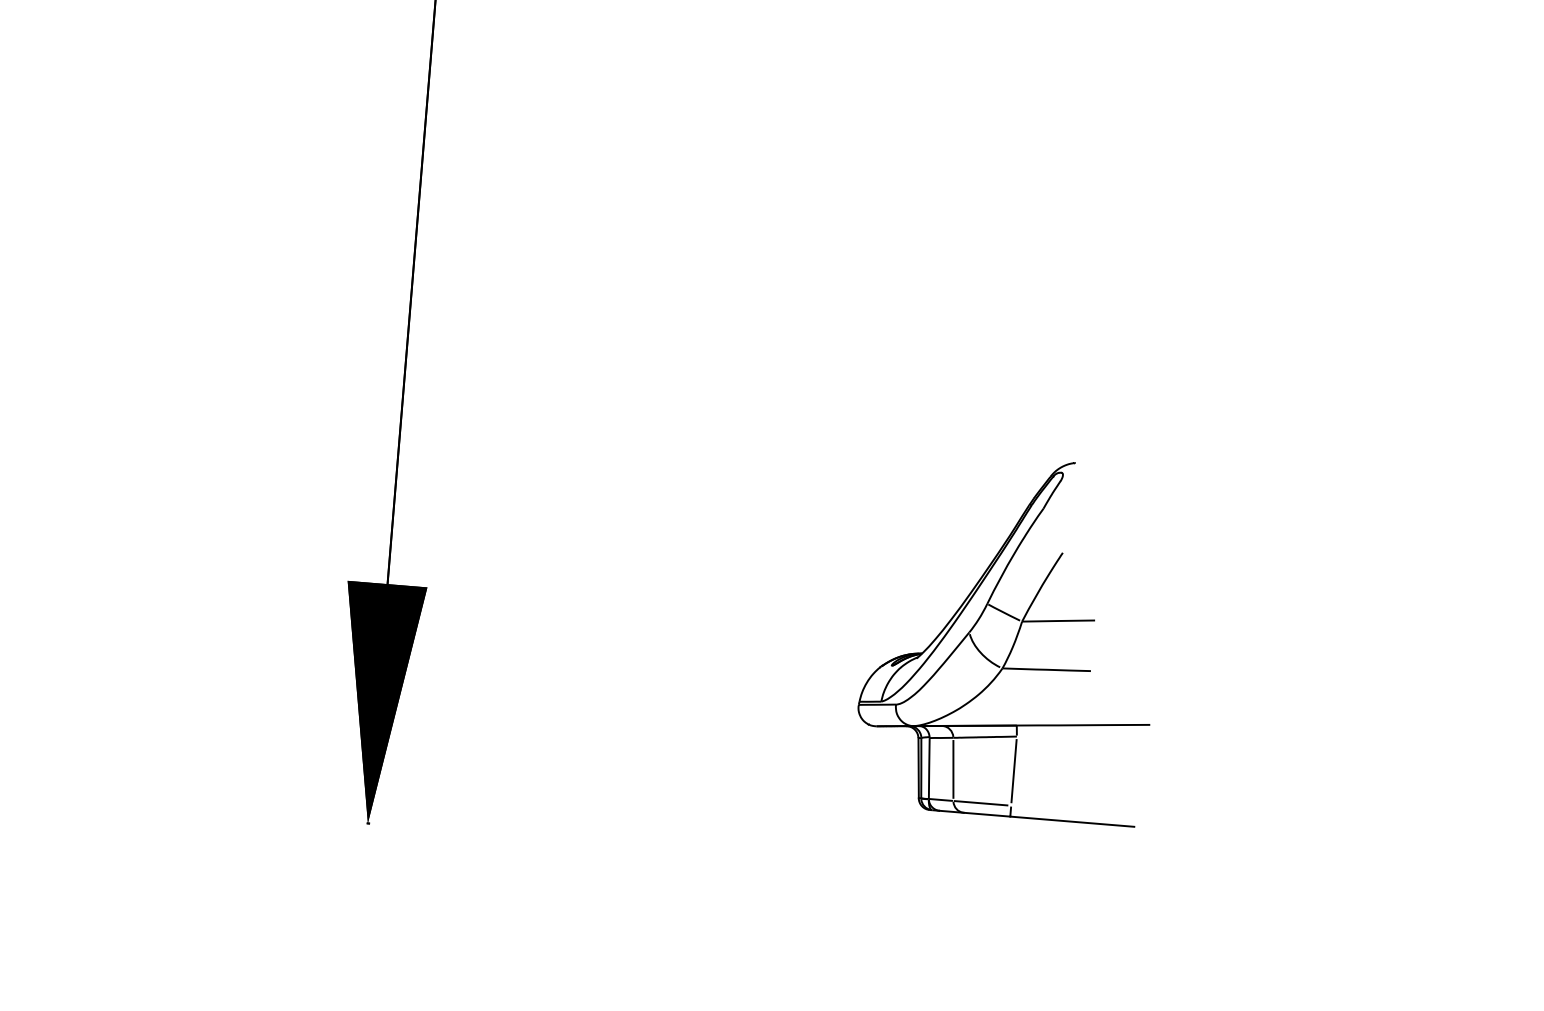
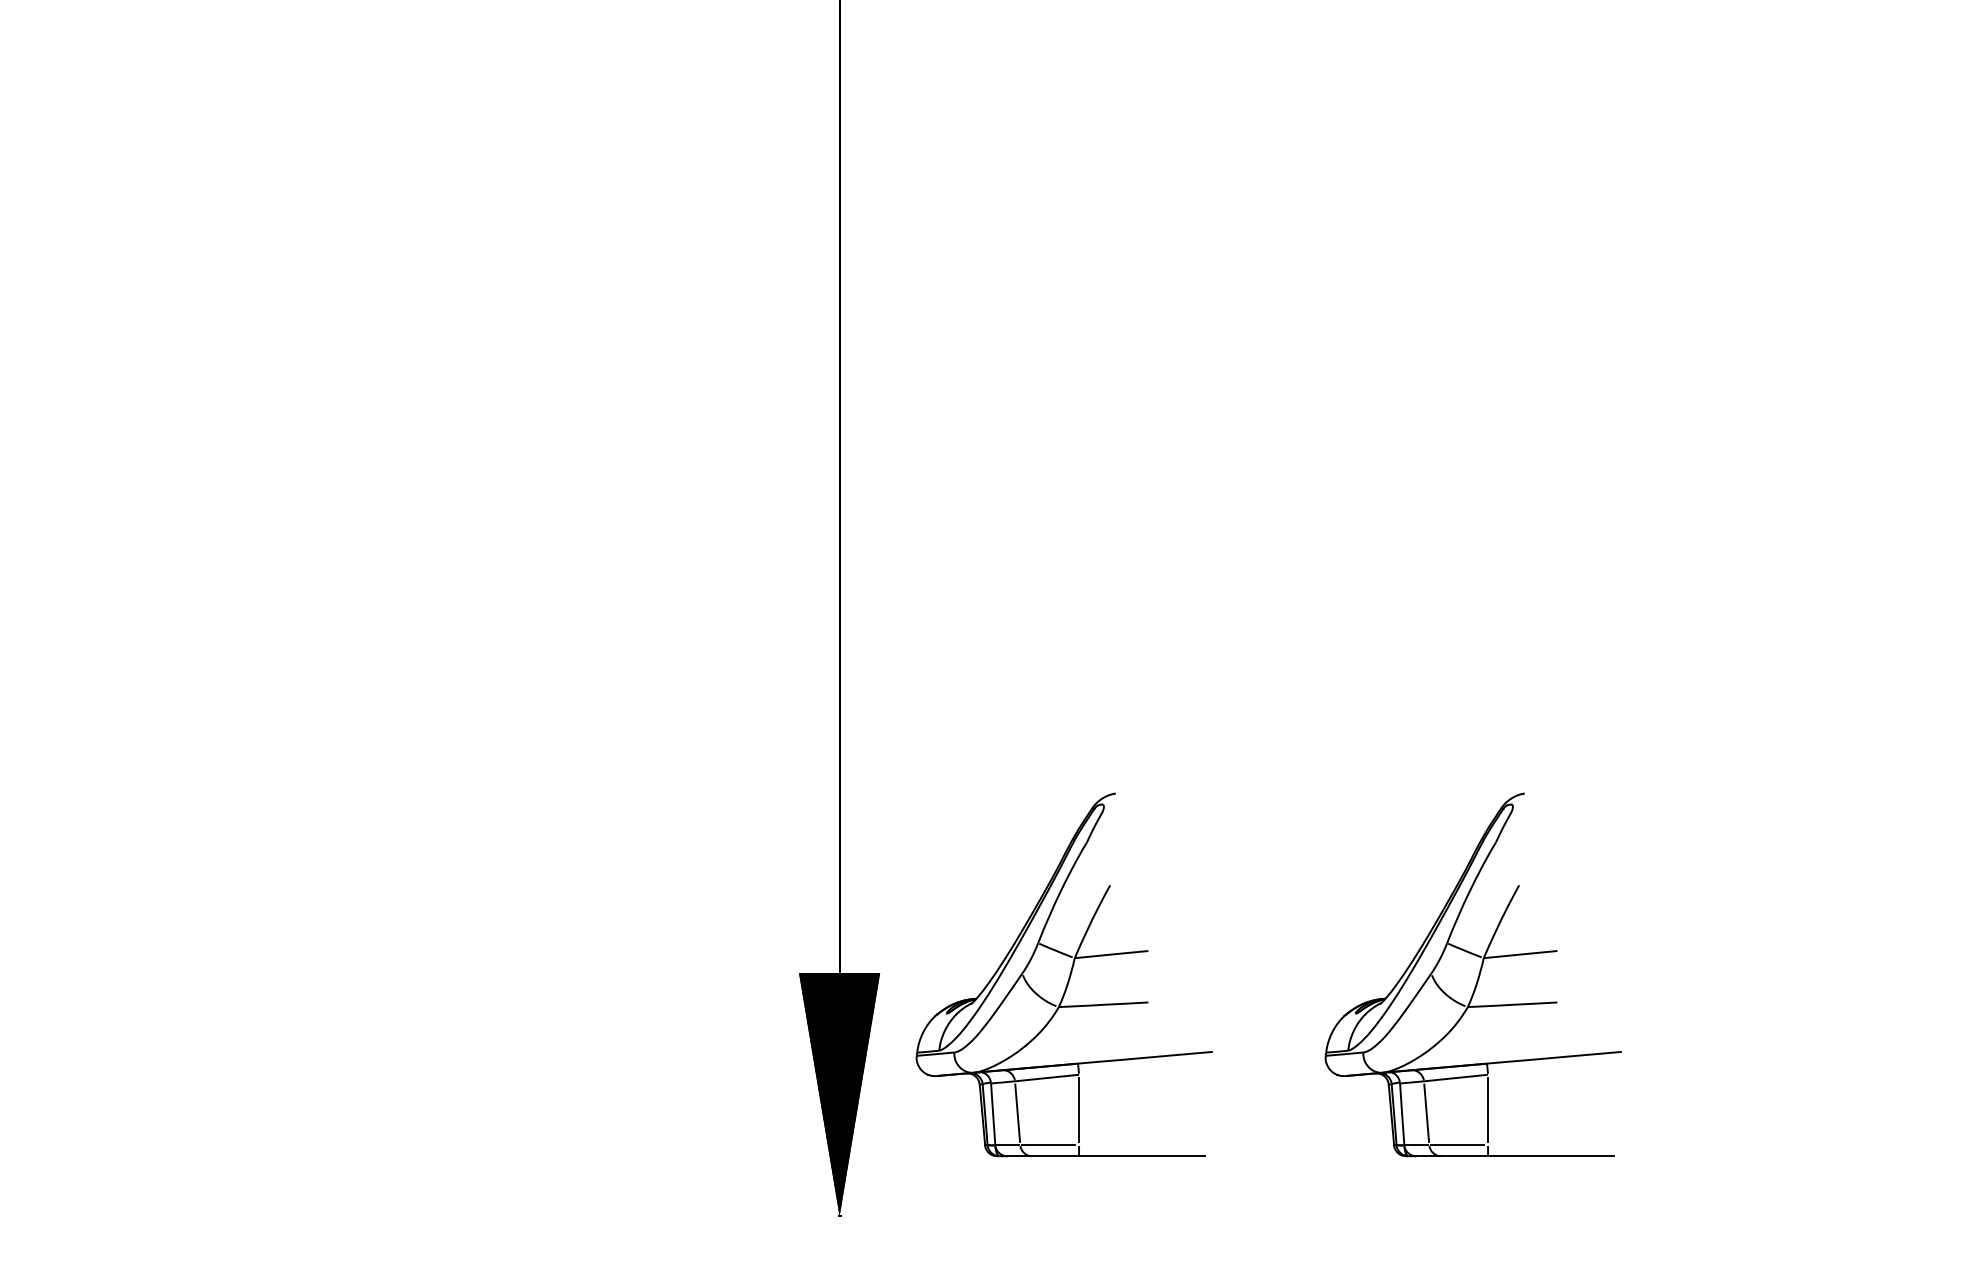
part: (607, 603) -> (1063, 974), added

